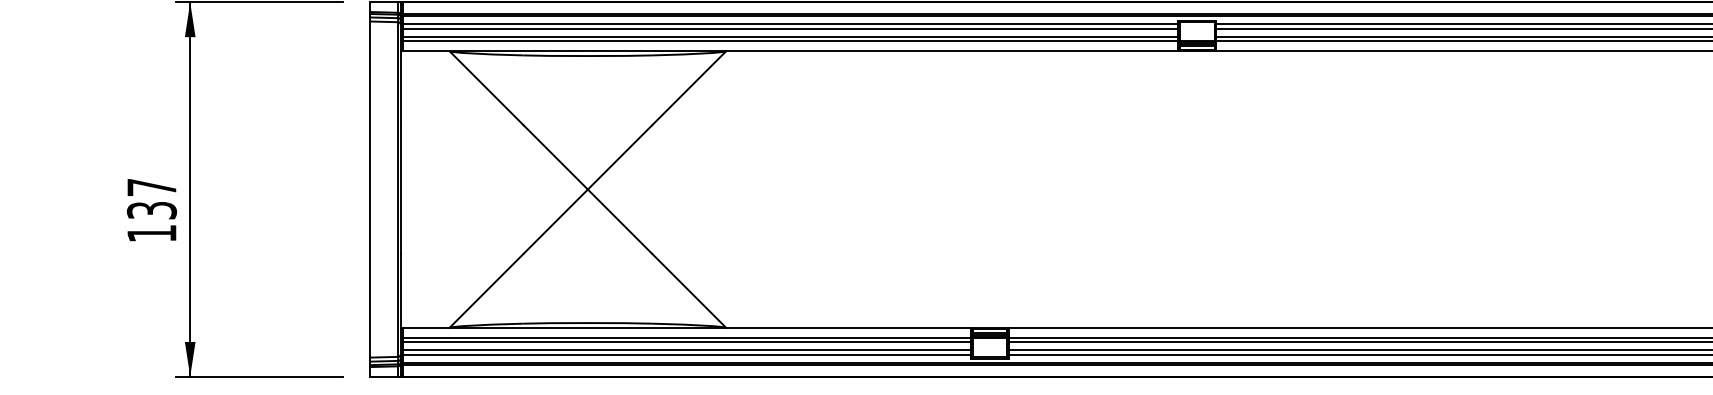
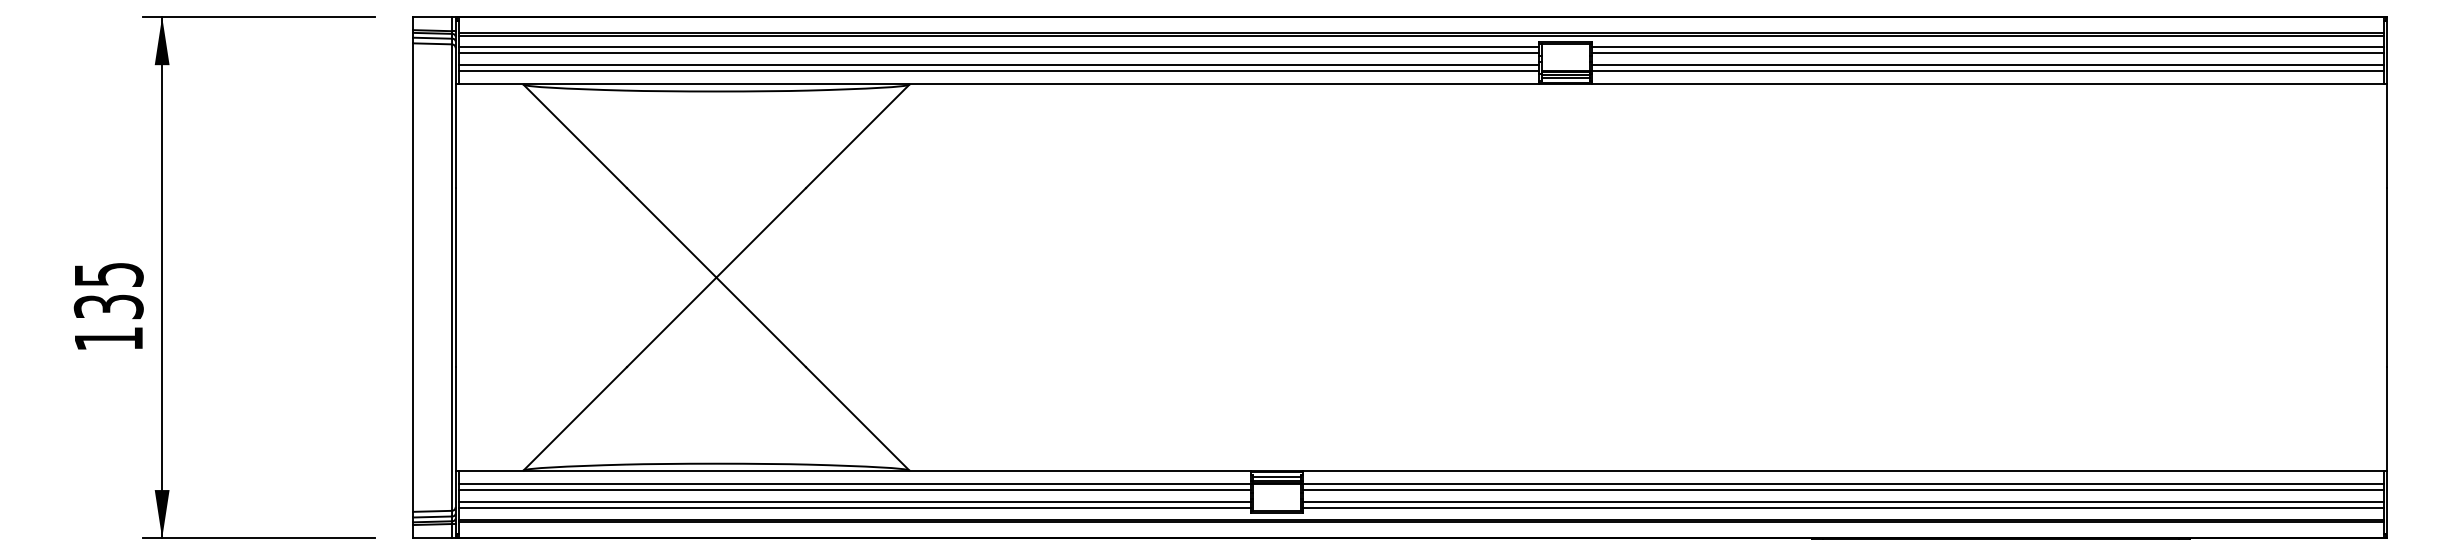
text: (152, 187) -> (109, 274), 137 -> 135

